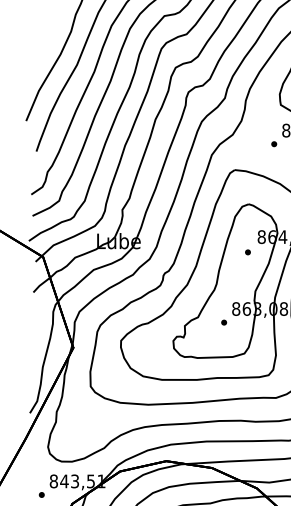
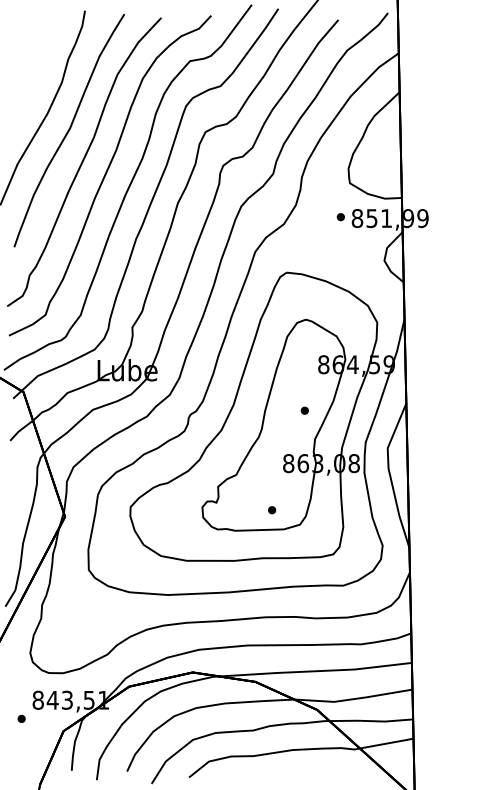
part: (273, 144) -> (340, 217), moved
part: (247, 252) -> (304, 410), moved
part: (224, 322) -> (272, 510), moved

